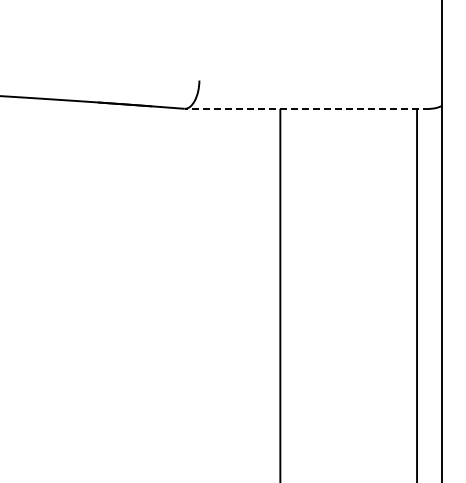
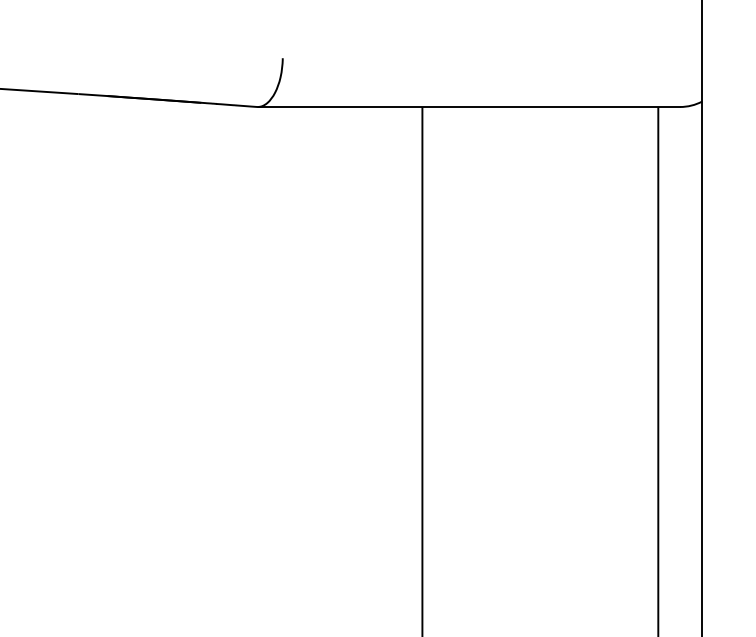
line: (306, 108) -> (467, 106), dashed -> solid

